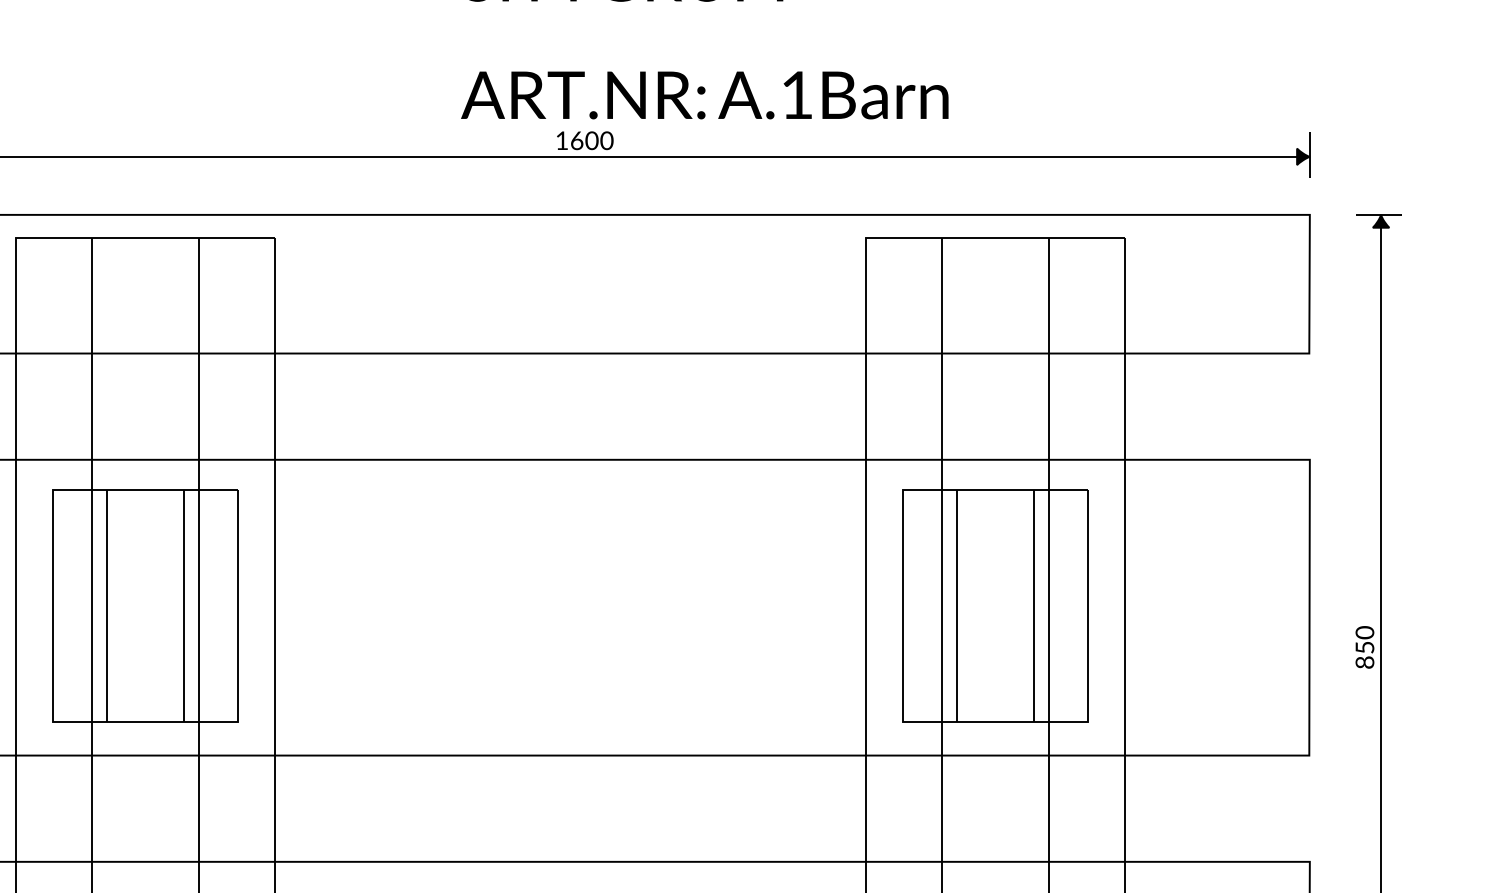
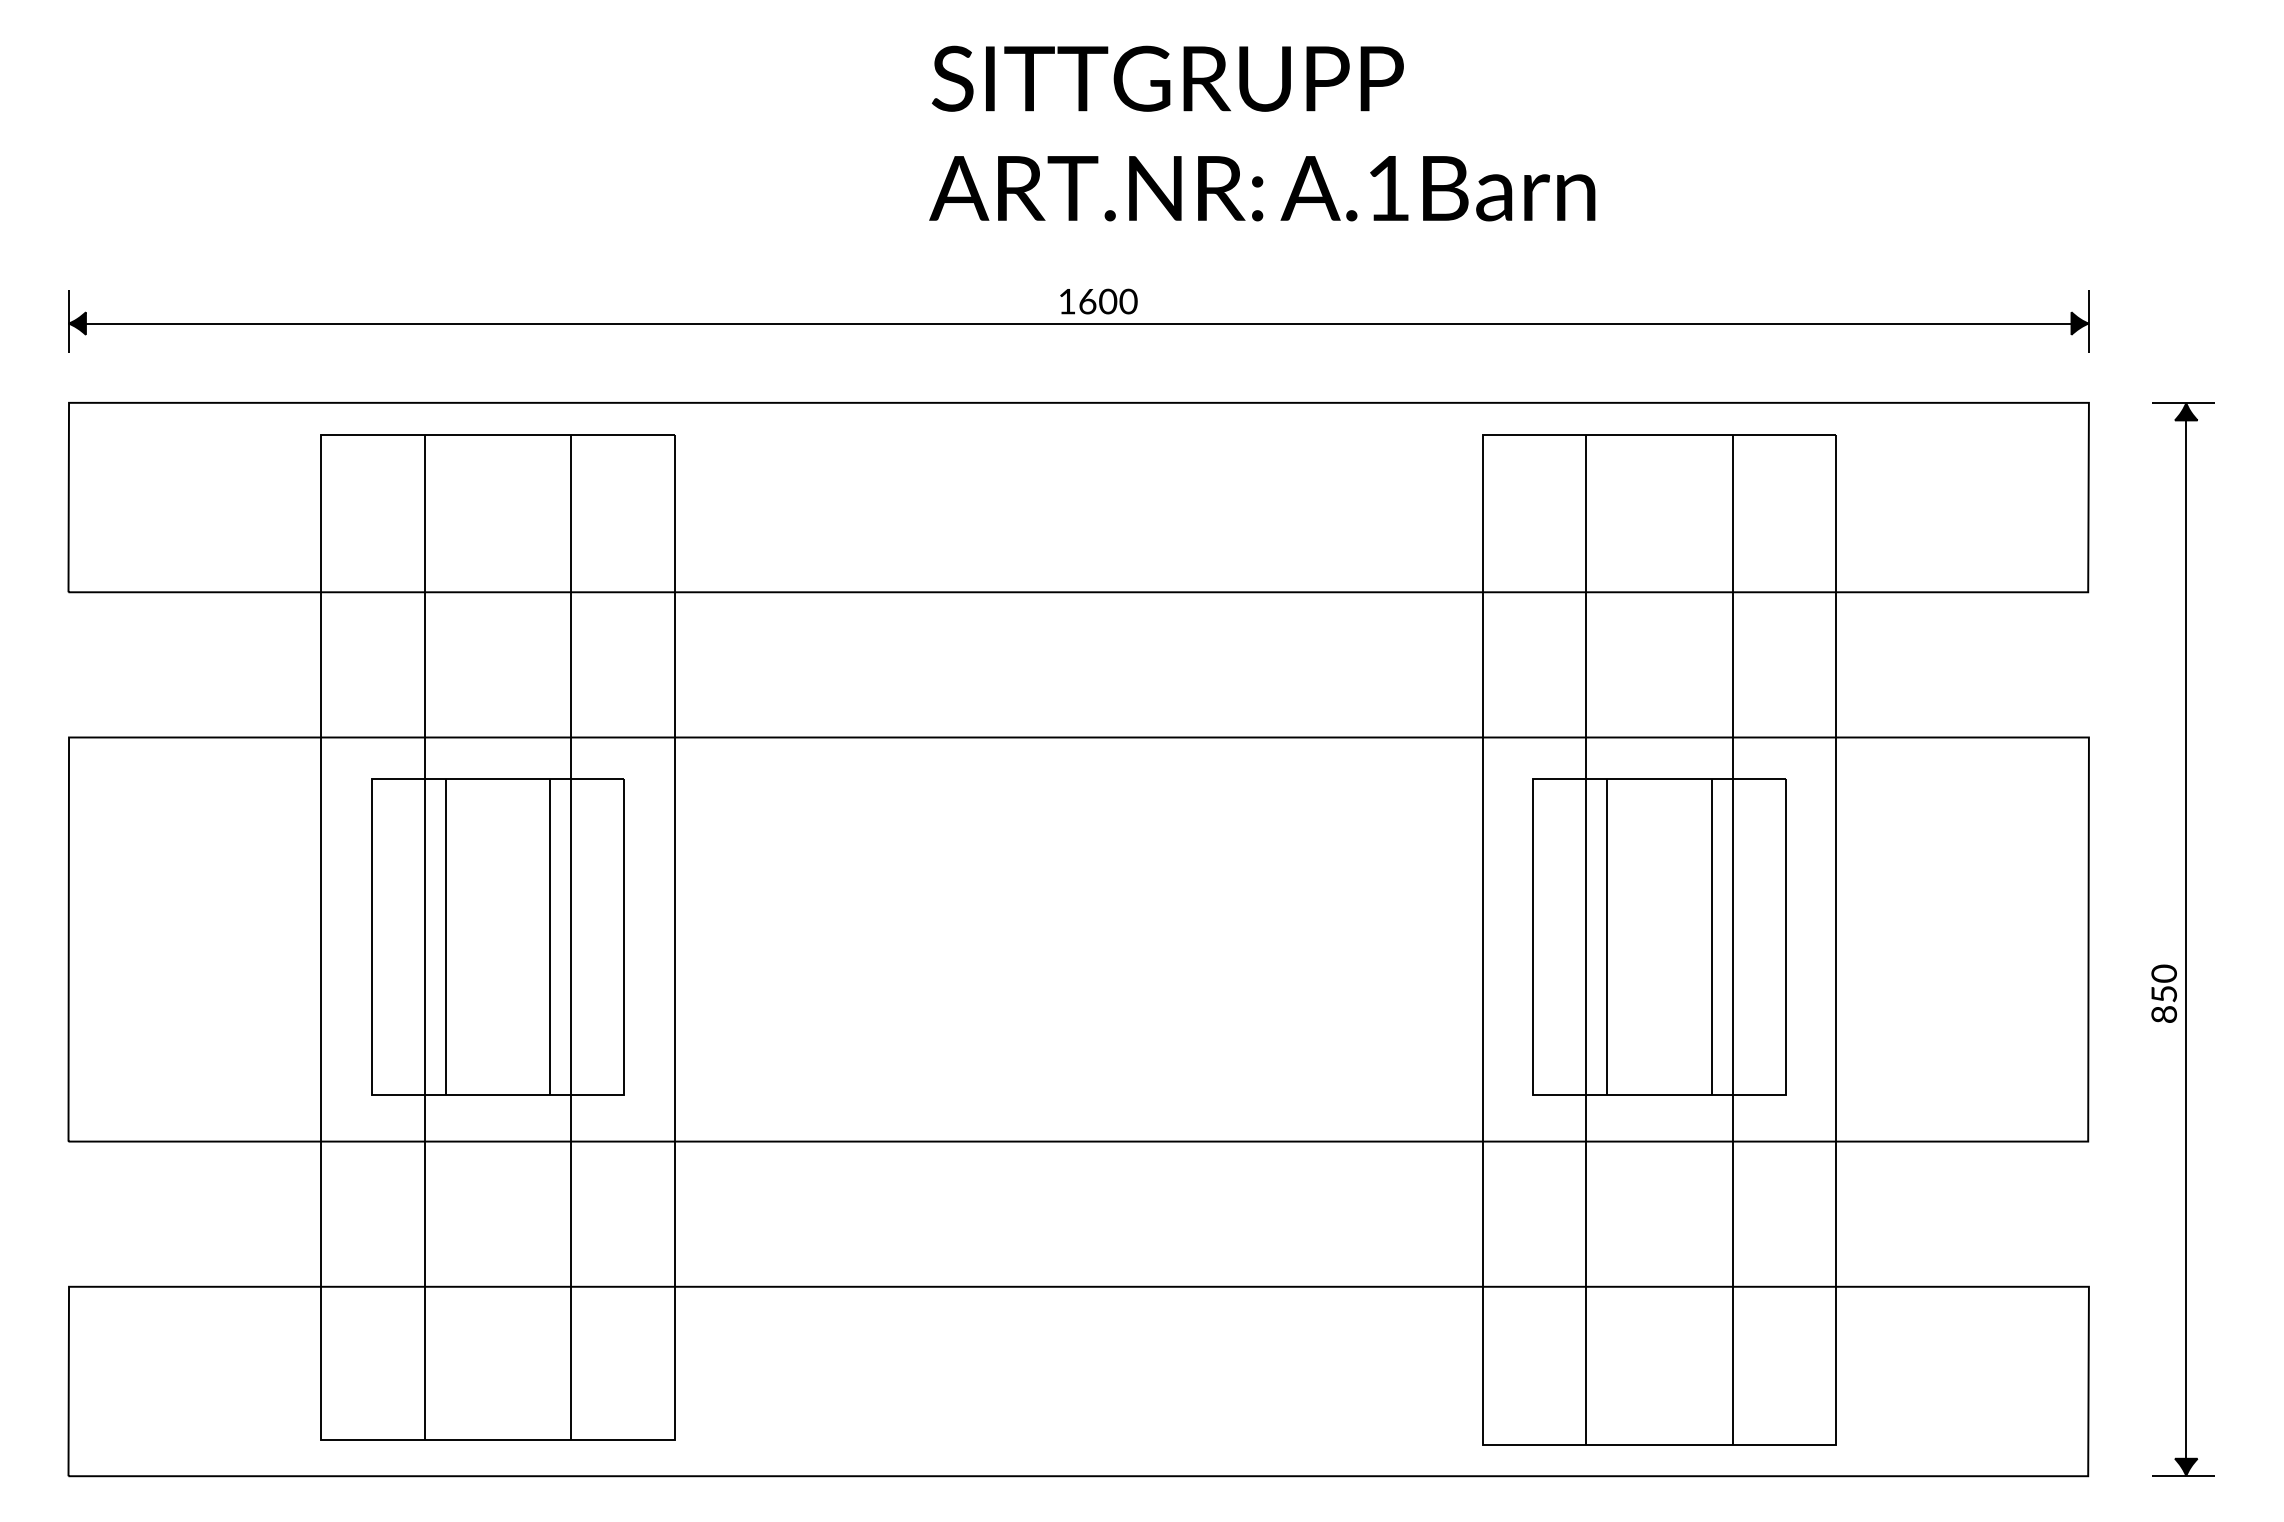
text: (704, 95) -> (1262, 188), moved

